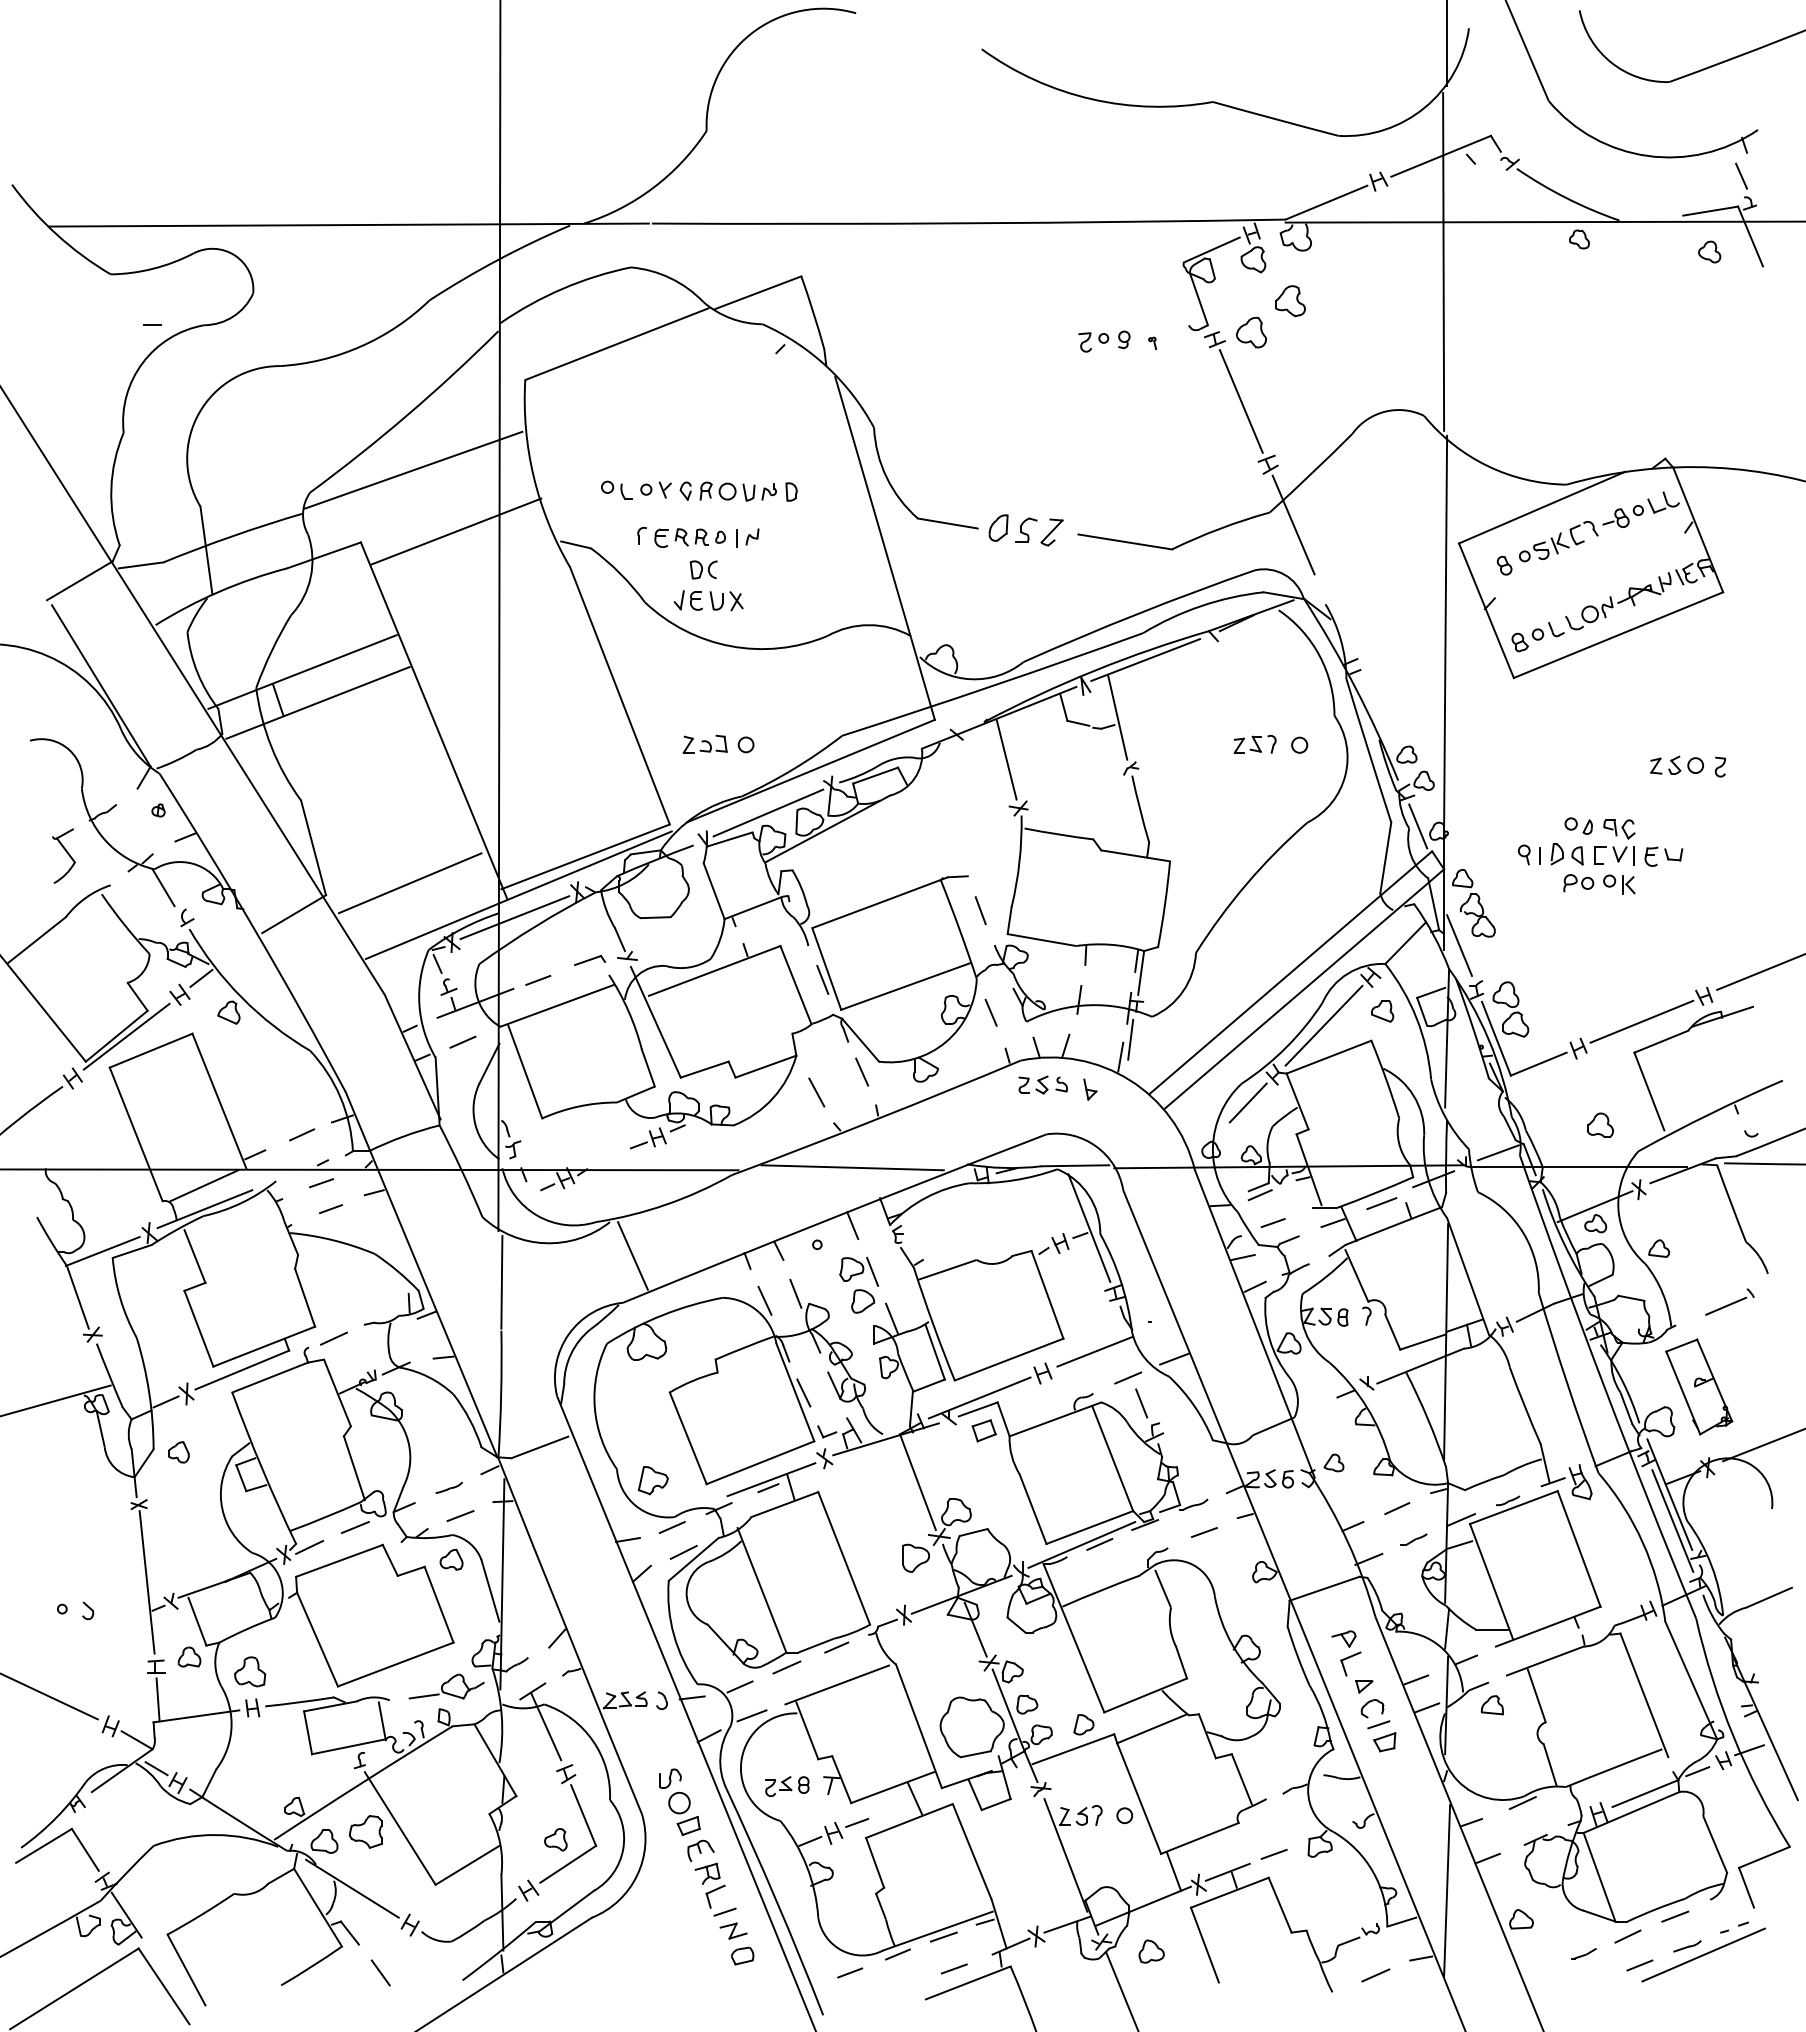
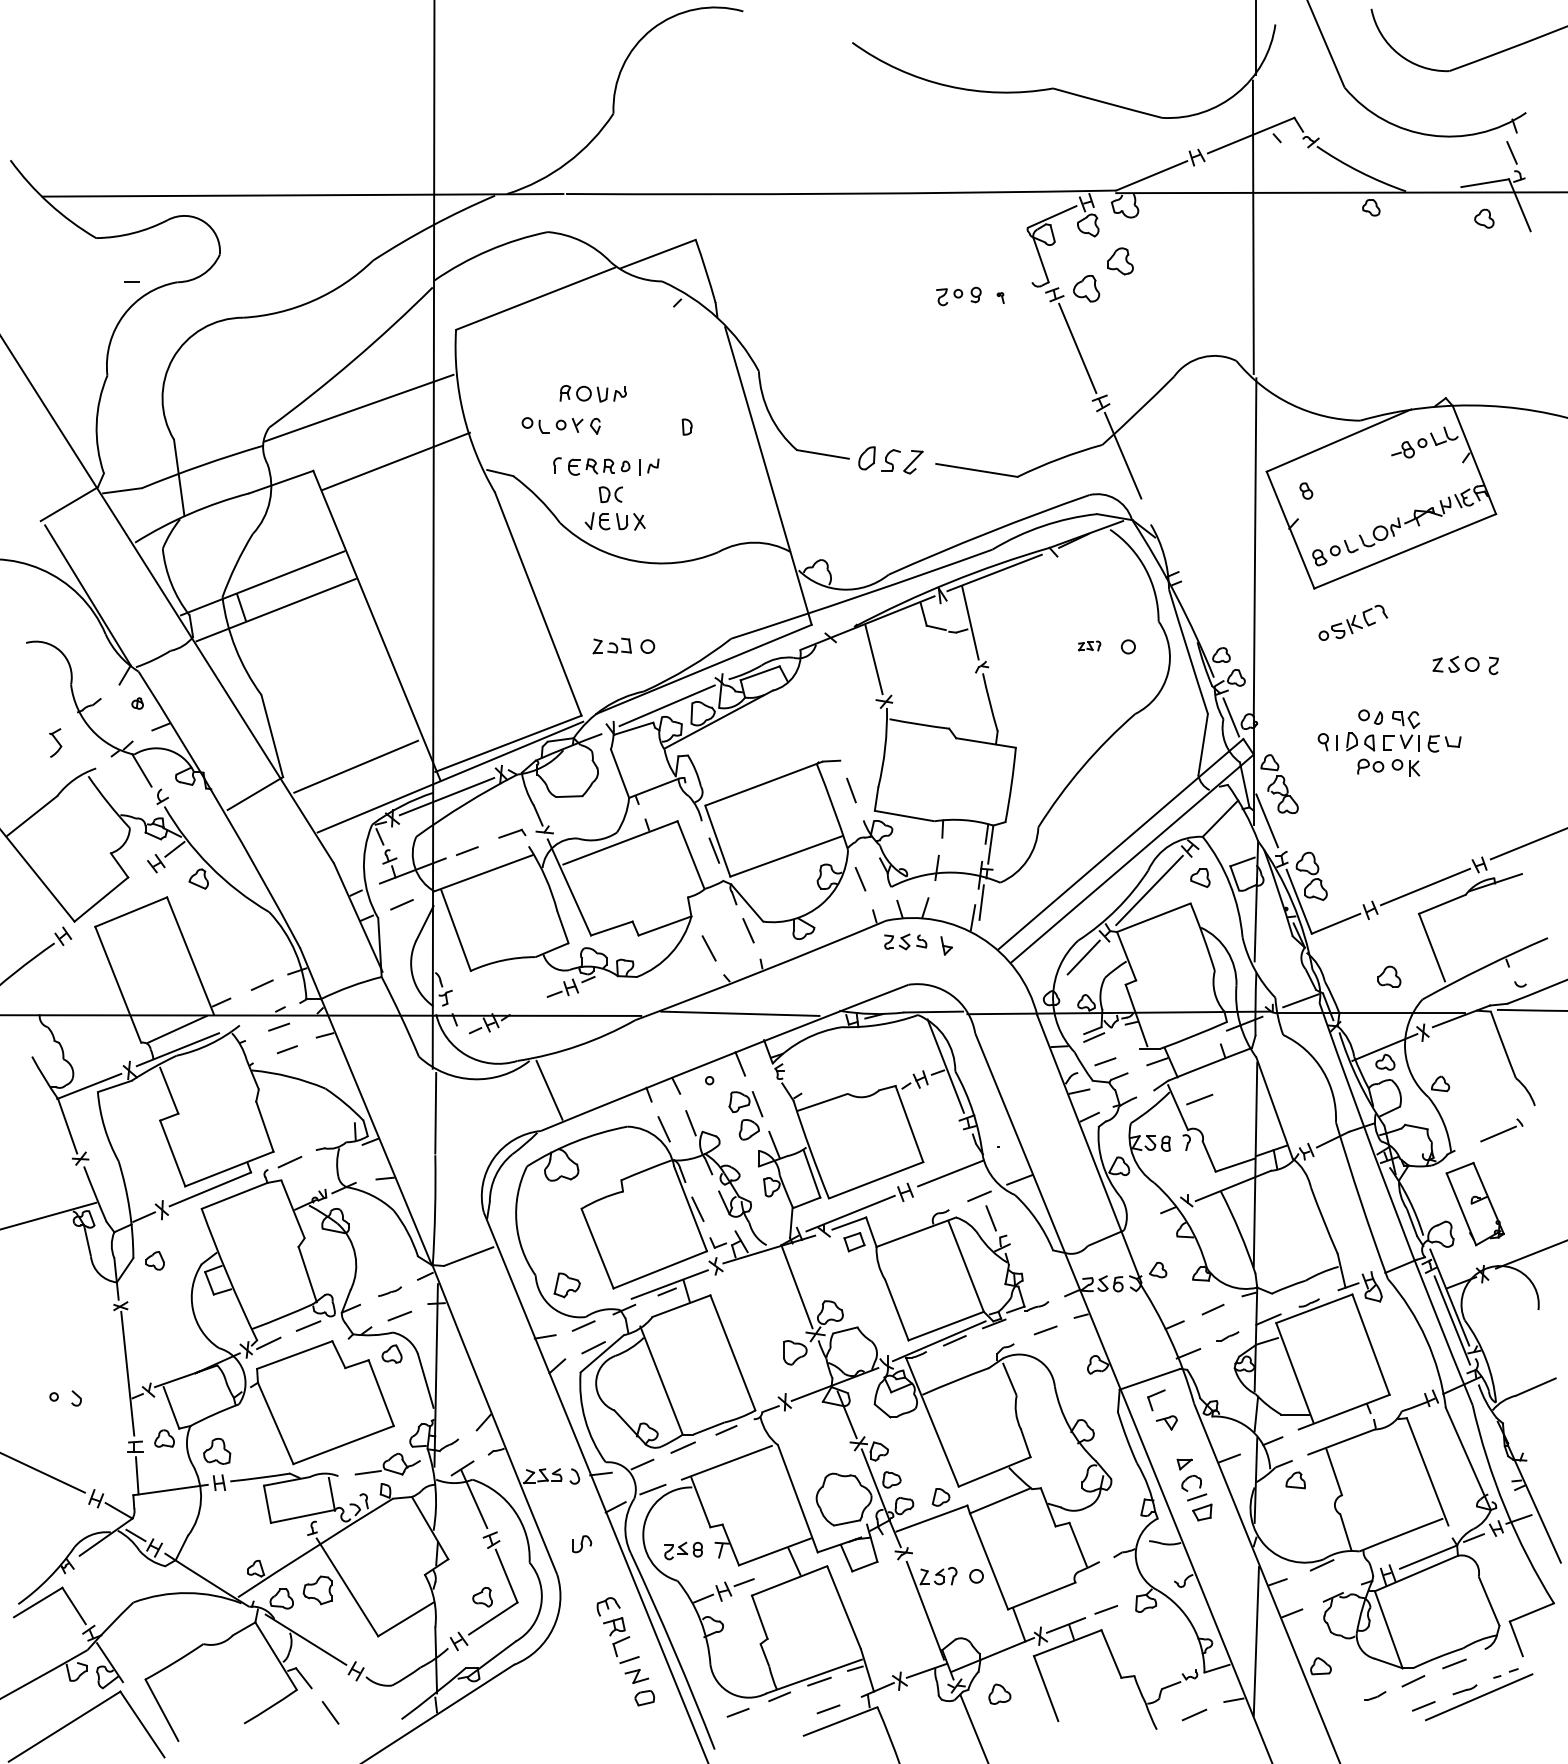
part: (737, 491) -> (592, 393), moved
part: (1558, 541) -> (1353, 622), moved
part: (1254, 743) -> (1089, 645), size x0.6
part: (63, 855) -> (55, 742), size x0.6
line: (126, 1036) -> (109, 899), removed
line: (1381, 1203) -> (1199, 1099), moved
part: (1350, 1663) -> (1156, 1399), moved
line: (1427, 1707) -> (1239, 1482), removed
part: (684, 1813) -> (594, 1574), removed

